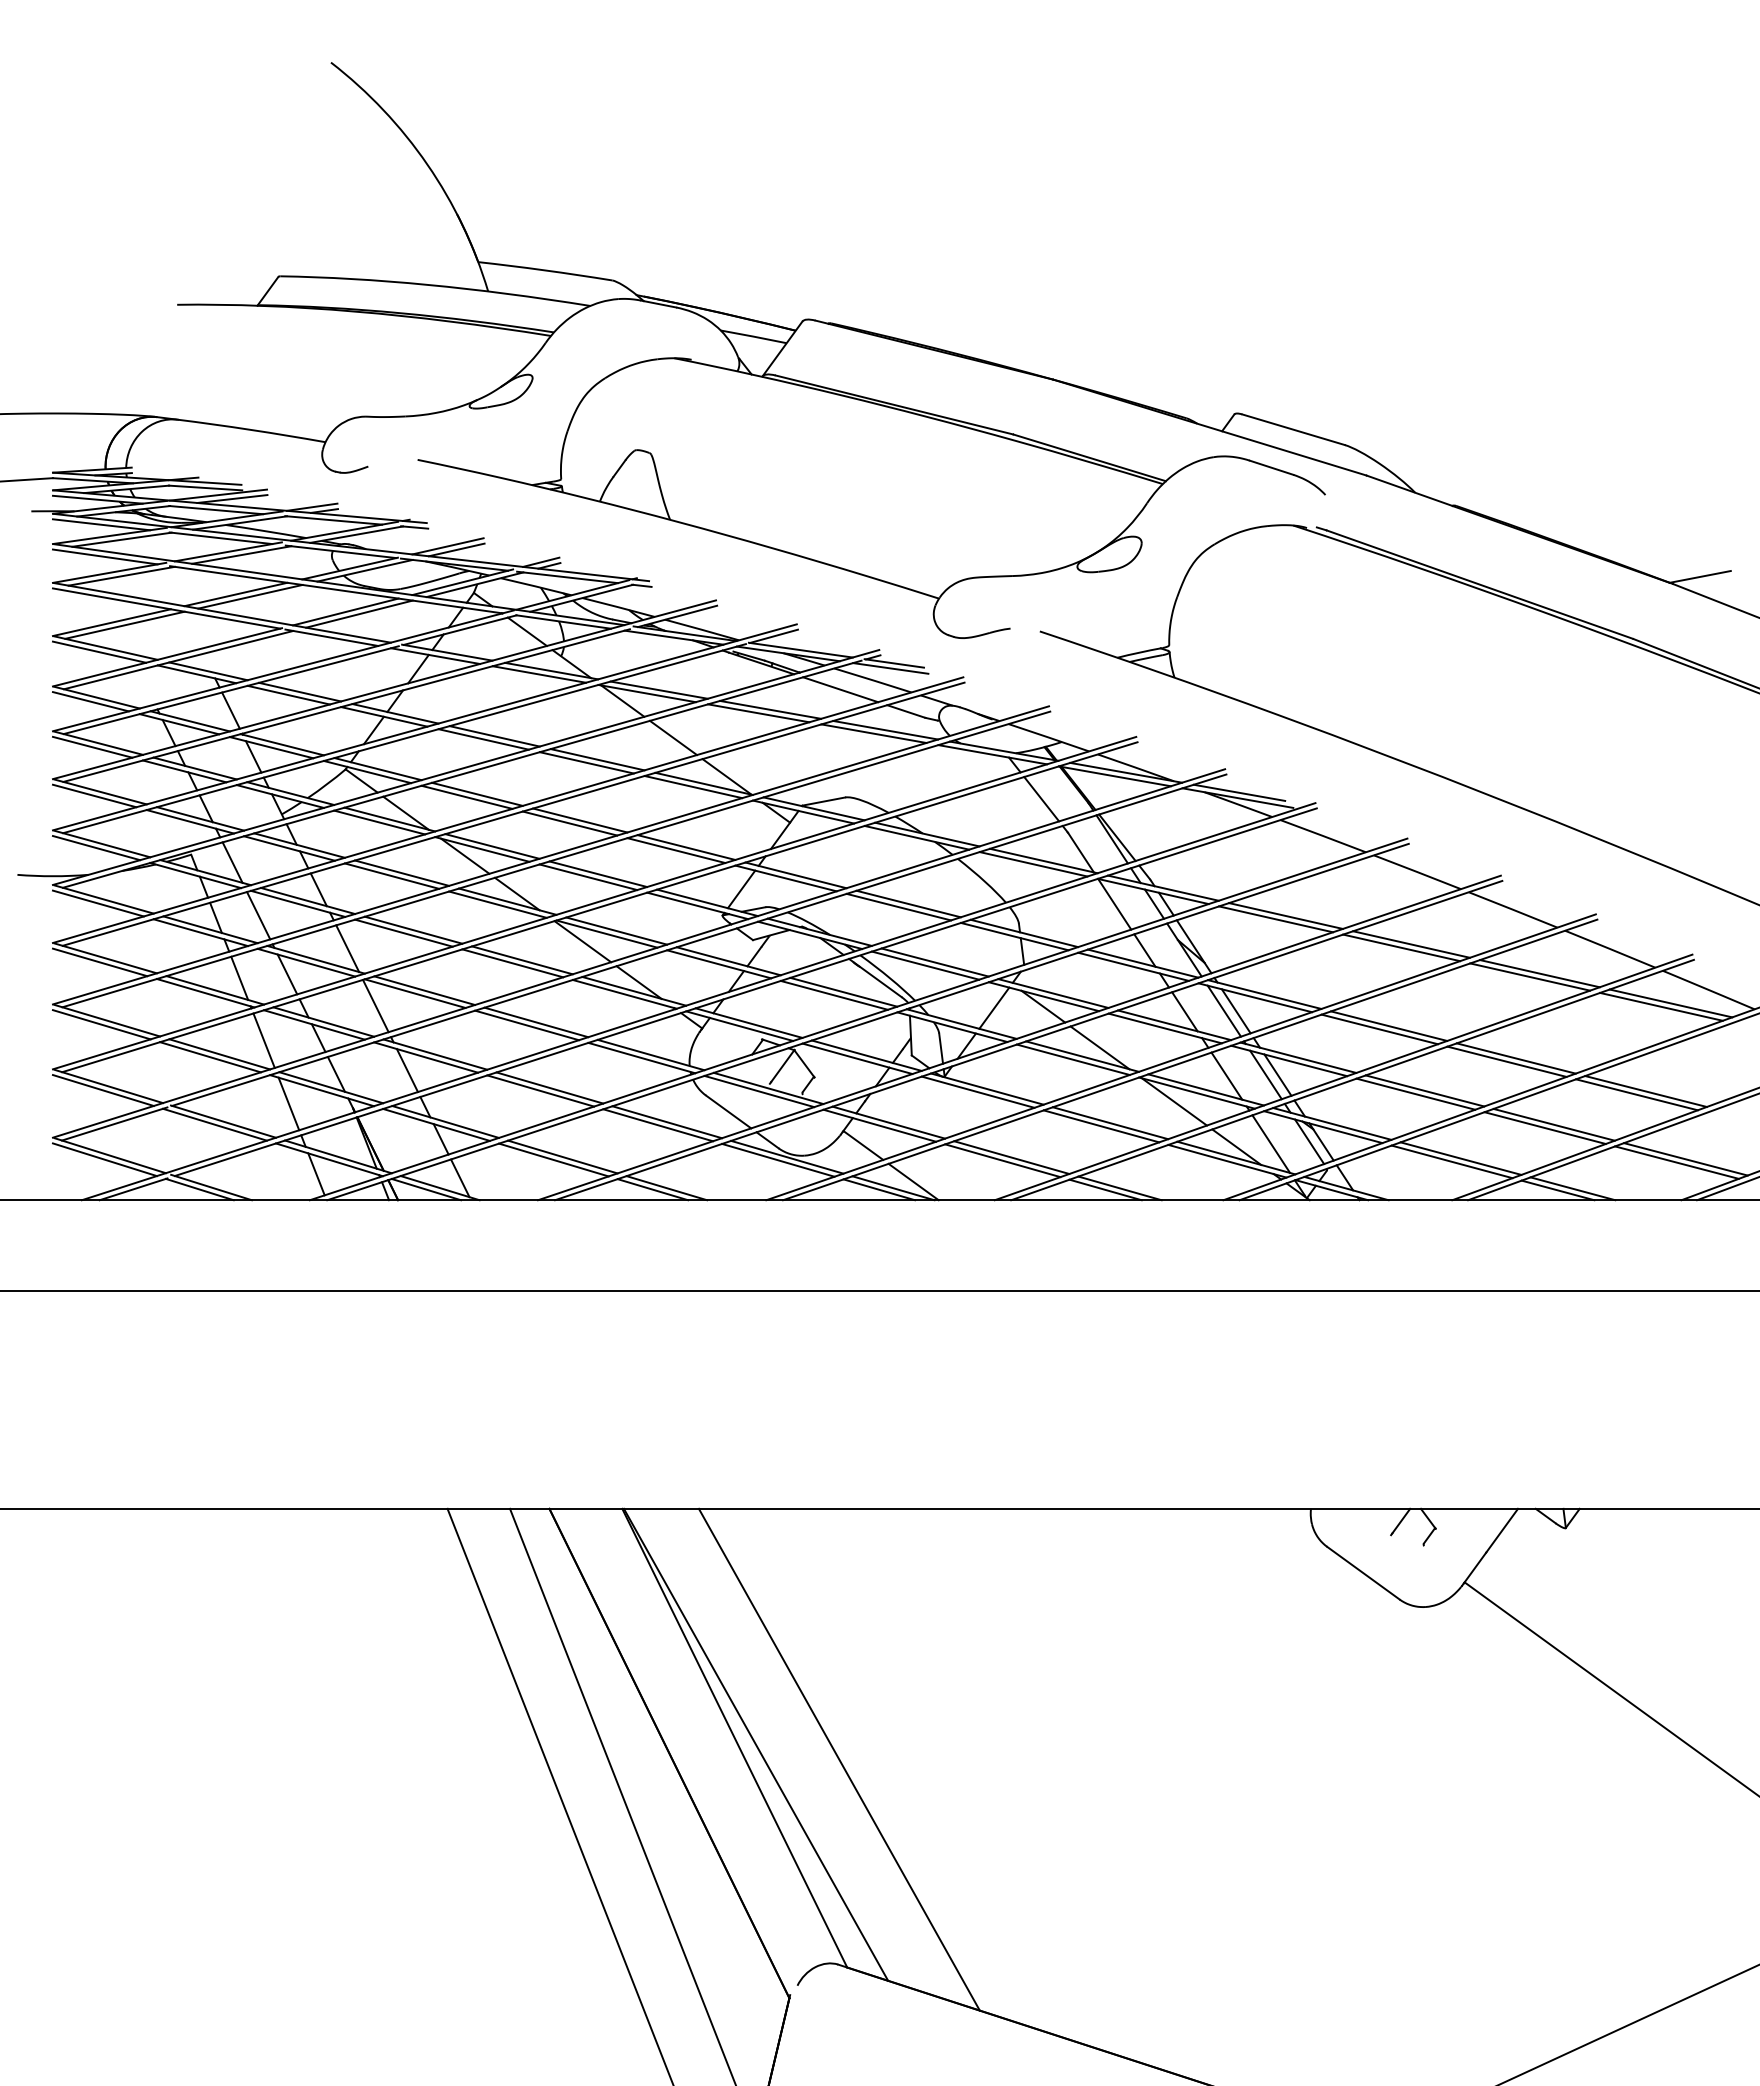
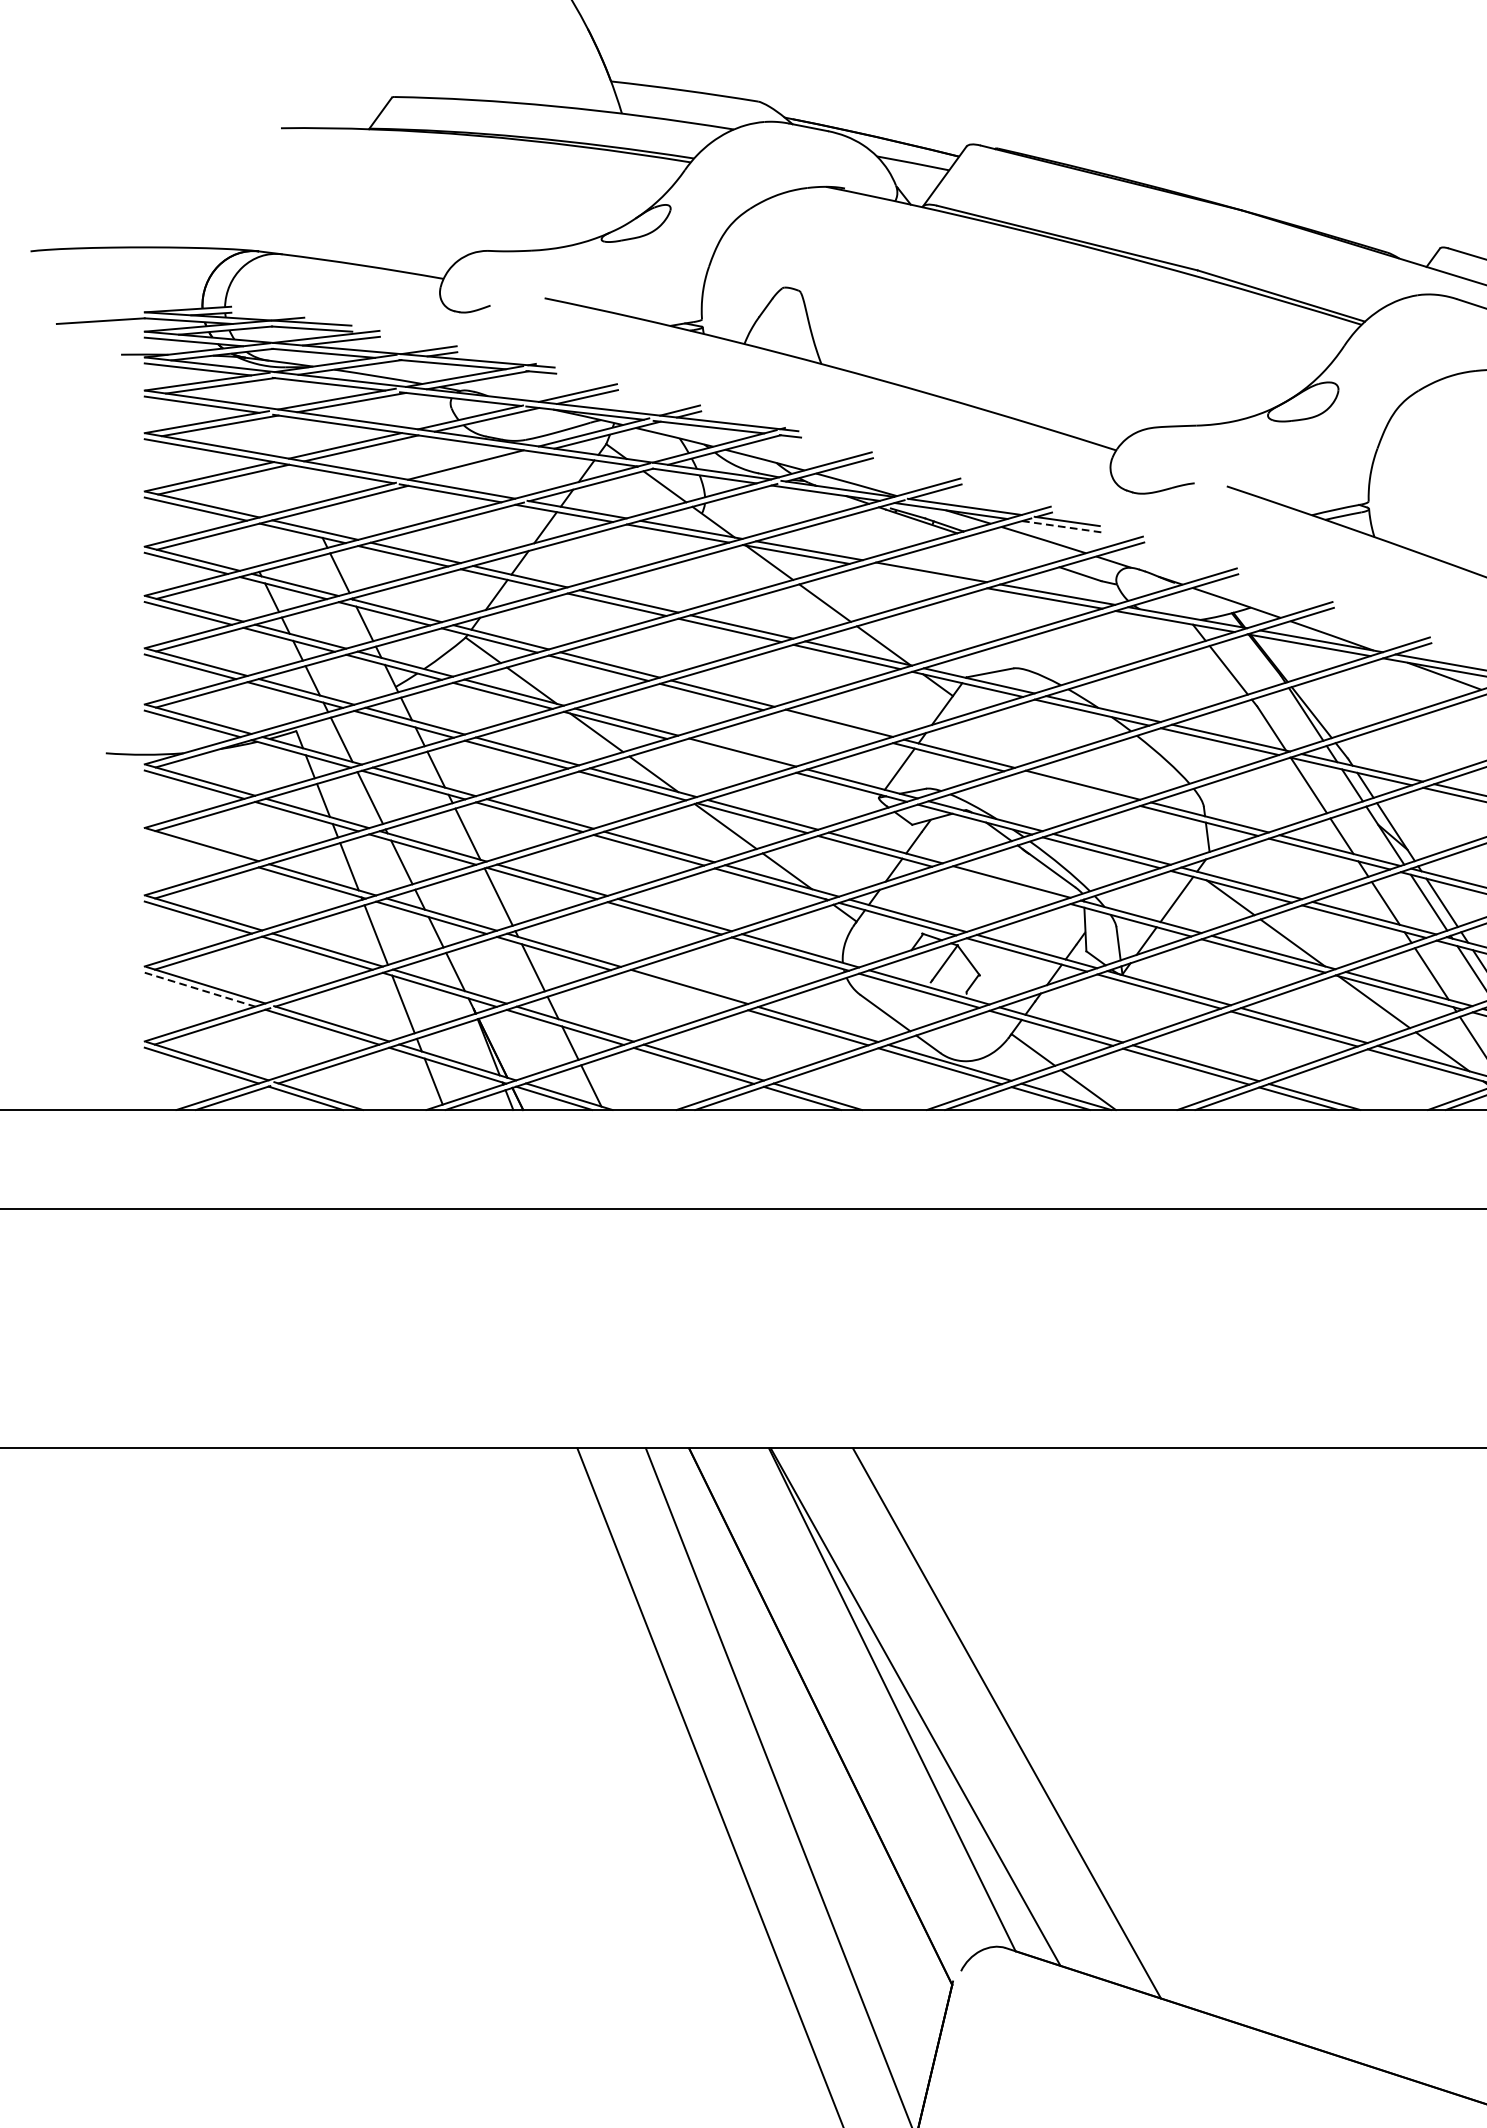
line: (359, 613) -> (480, 466), removed
line: (890, 668) -> (1063, 527), solid -> dashed
line: (840, 689) -> (1008, 550), removed
line: (758, 713) -> (918, 576), removed
line: (676, 850) -> (828, 726), removed
line: (588, 877) -> (731, 756), removed
line: (898, 906) -> (1071, 787), removed
line: (99, 962) -> (195, 849), removed
line: (833, 994) -> (1000, 884), removed
line: (103, 1090) -> (200, 989), solid -> dashed
line: (540, 1090) -> (679, 989), removed

